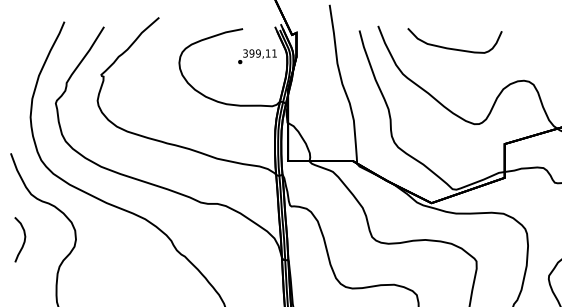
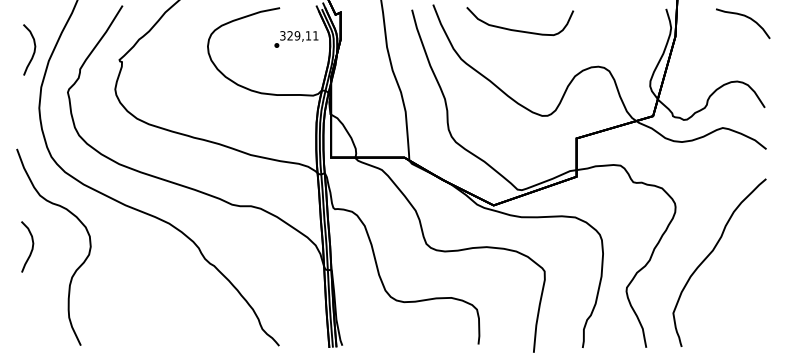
text: (251, 53) -> (289, 35), 399,11 -> 329,11
part: (21, 65) -> (29, 49), added

